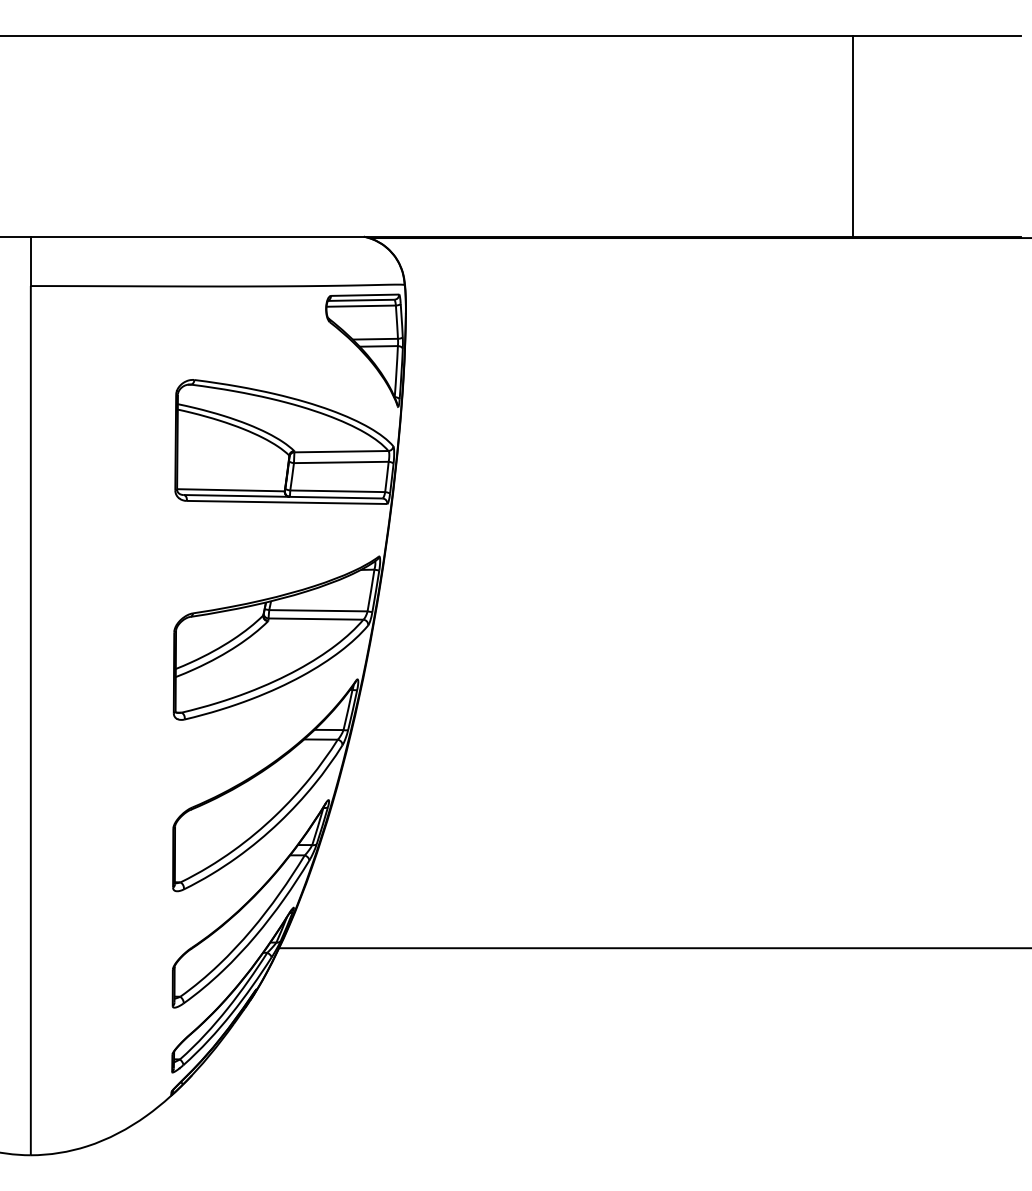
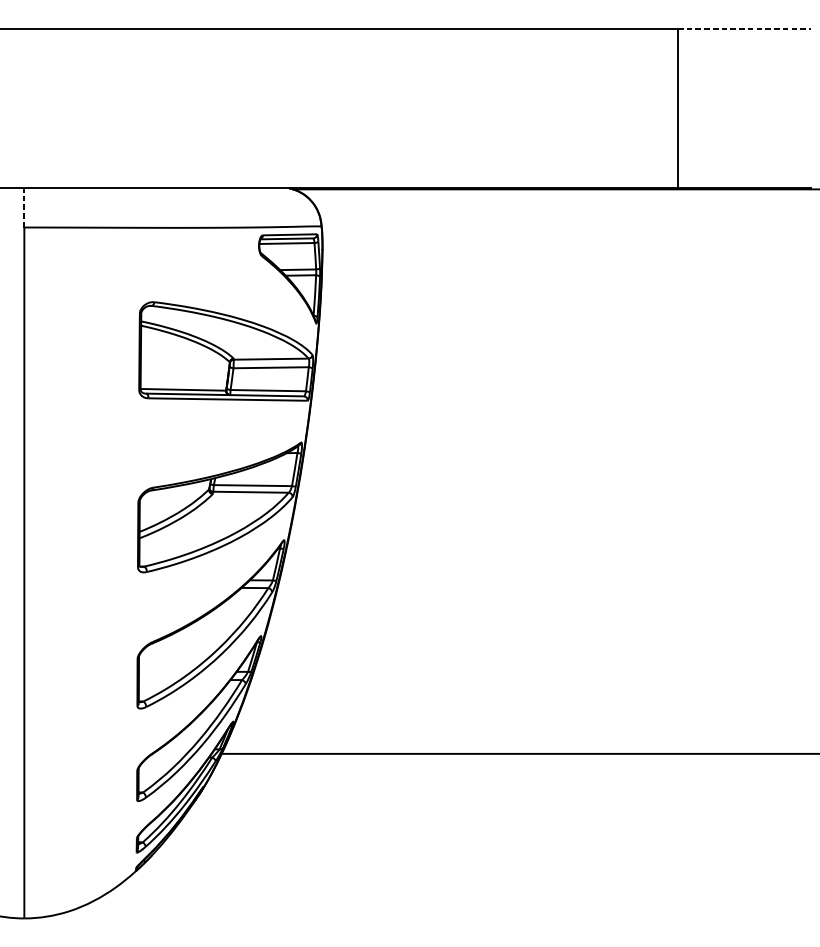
line: (936, 35) -> (744, 28), solid -> dashed
line: (30, 261) -> (24, 208), solid -> dashed

